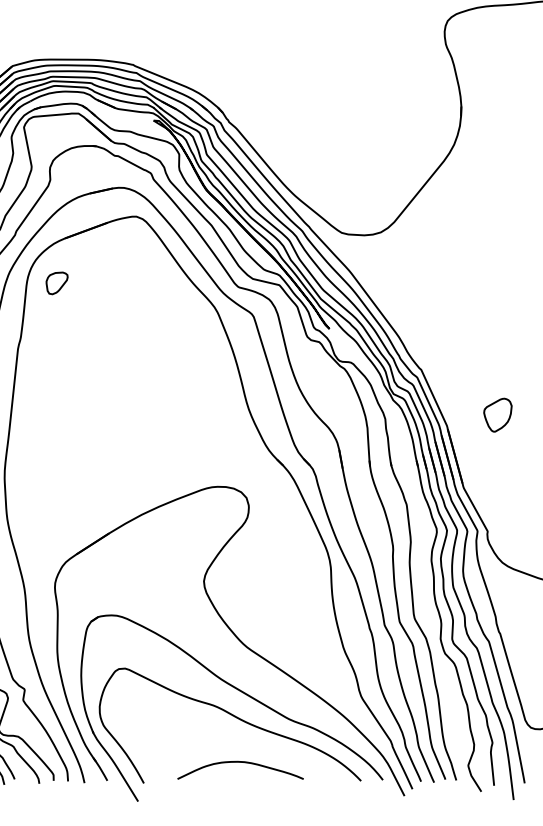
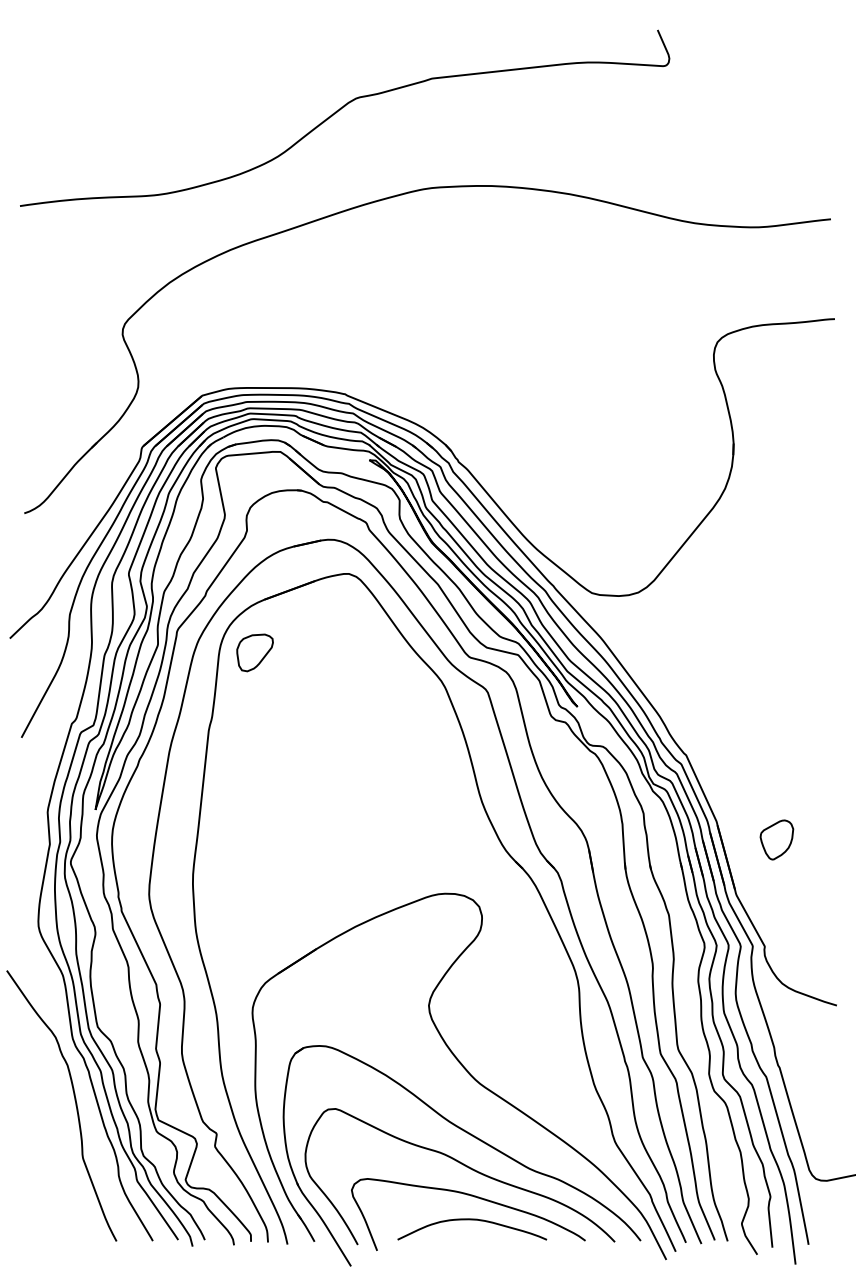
part: (56, 283) -> (254, 652), size x1.43
part: (497, 414) -> (776, 839), moved
curve: (242, 743) -> (474, 1197), added

